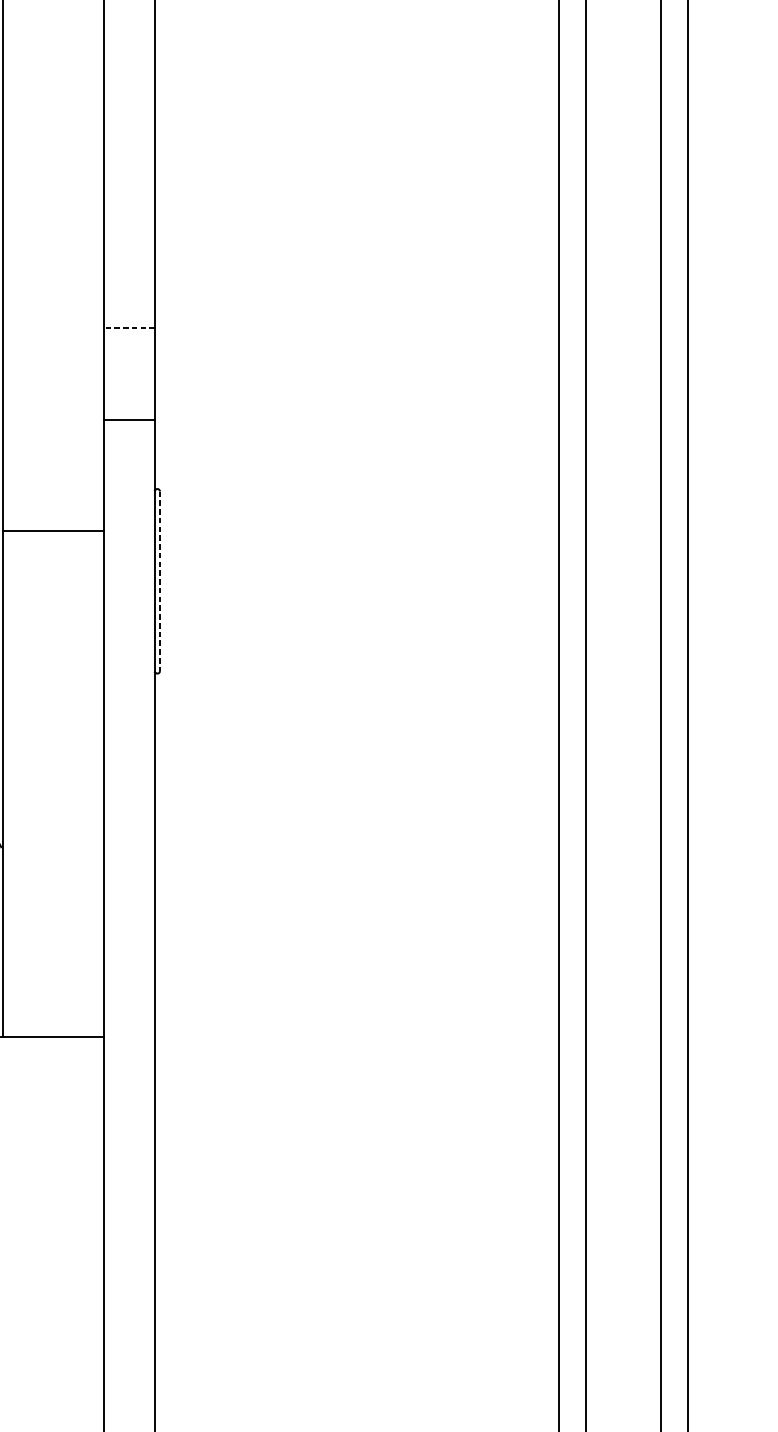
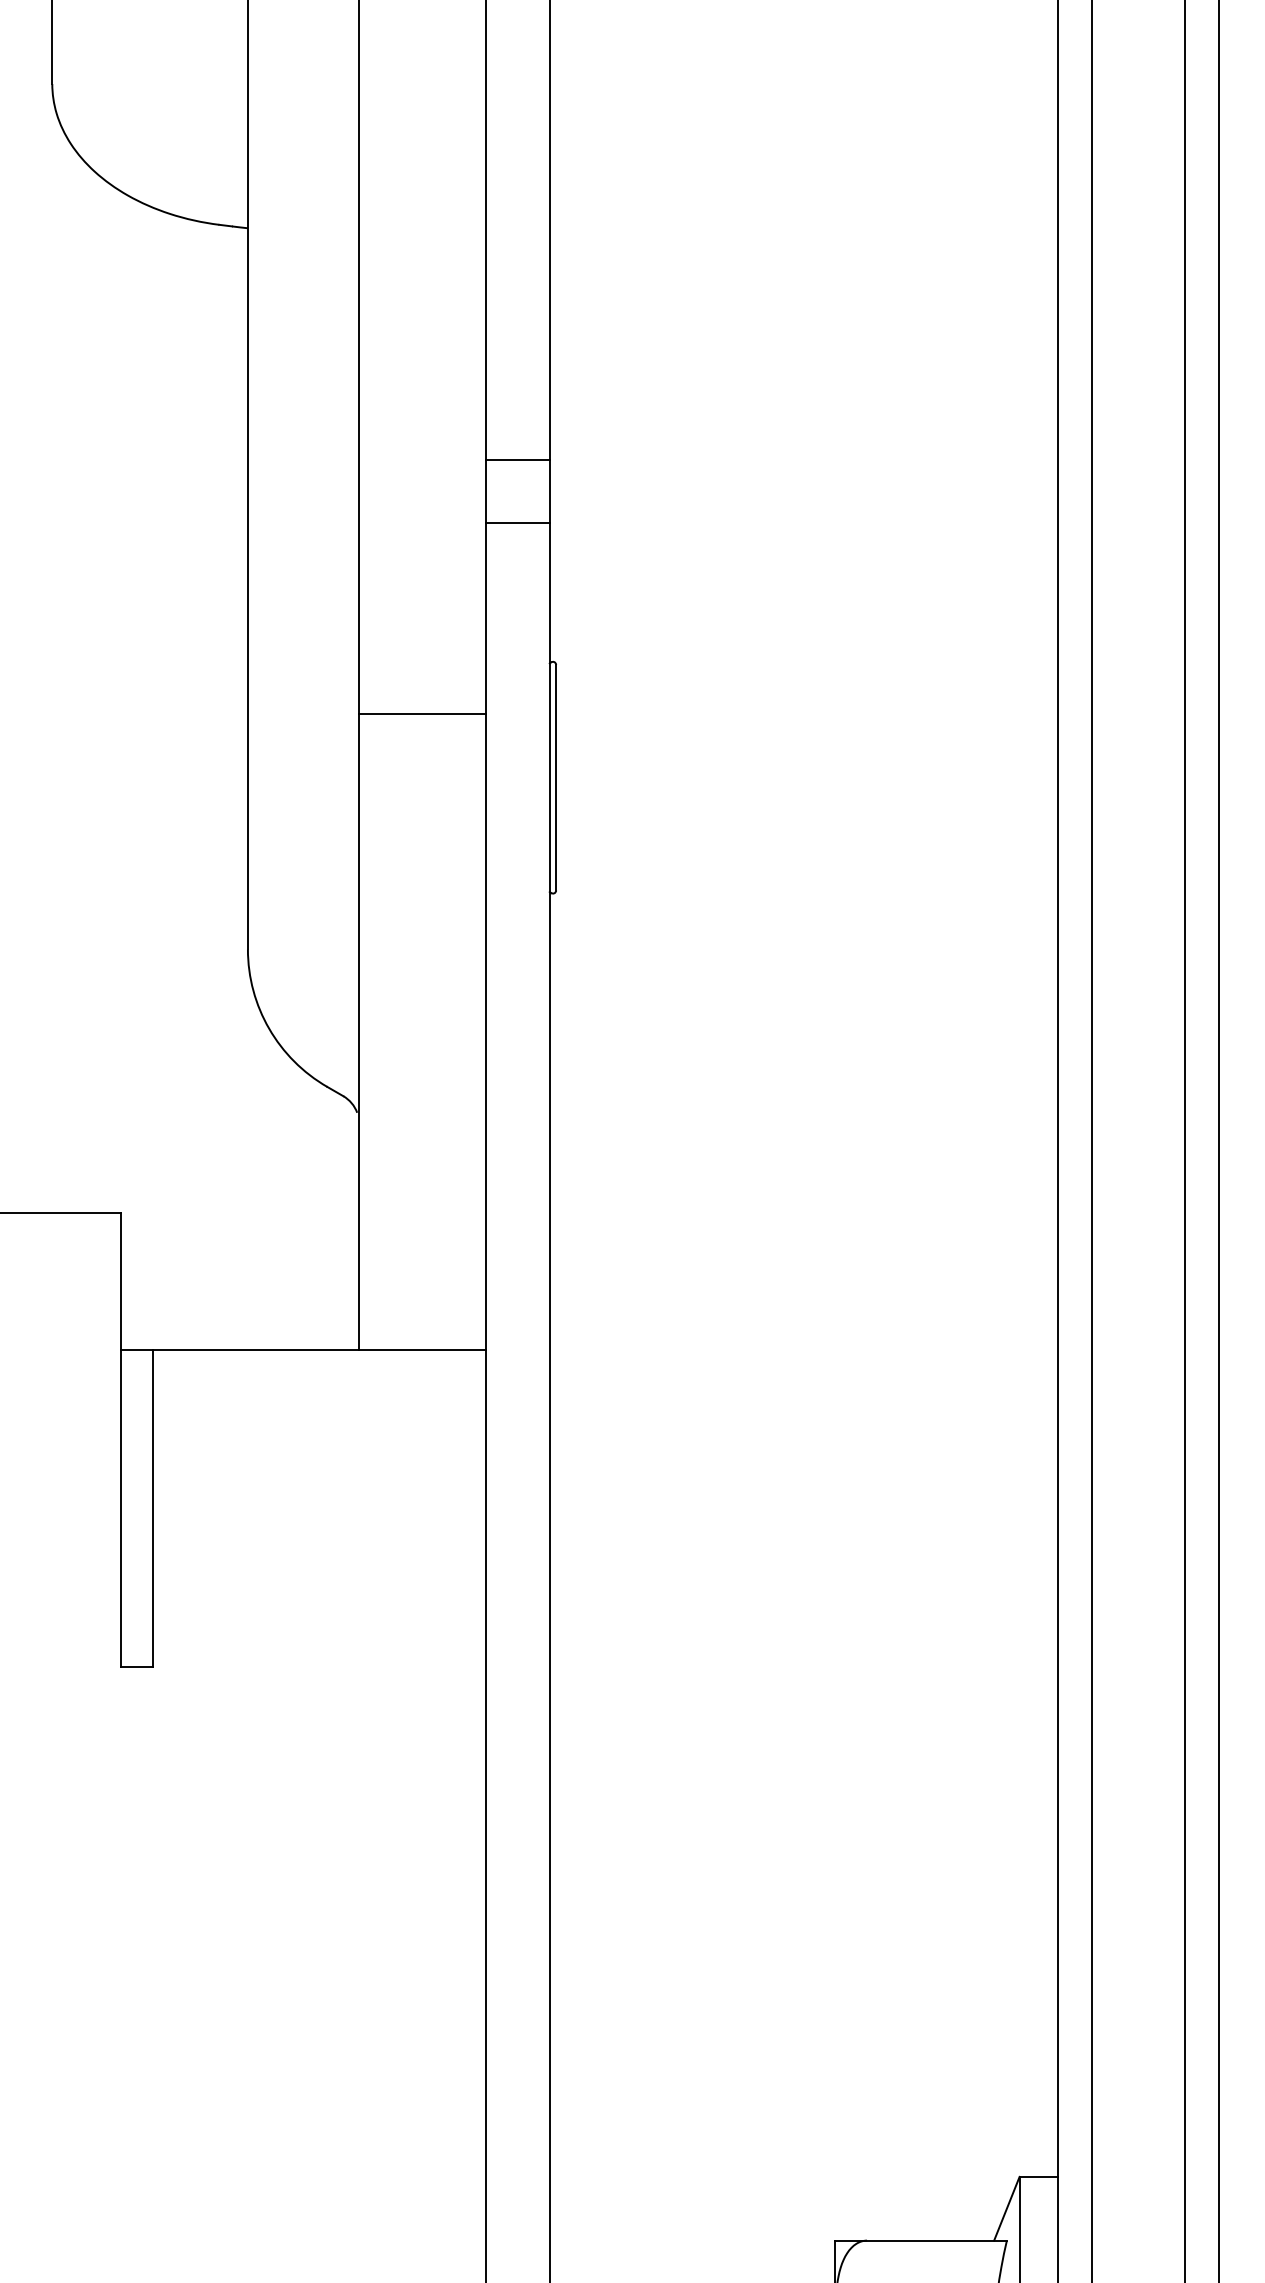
line: (130, 327) -> (518, 459), dashed -> solid
line: (129, 420) -> (517, 523), moved
line: (160, 581) -> (556, 777), dashed -> solid

